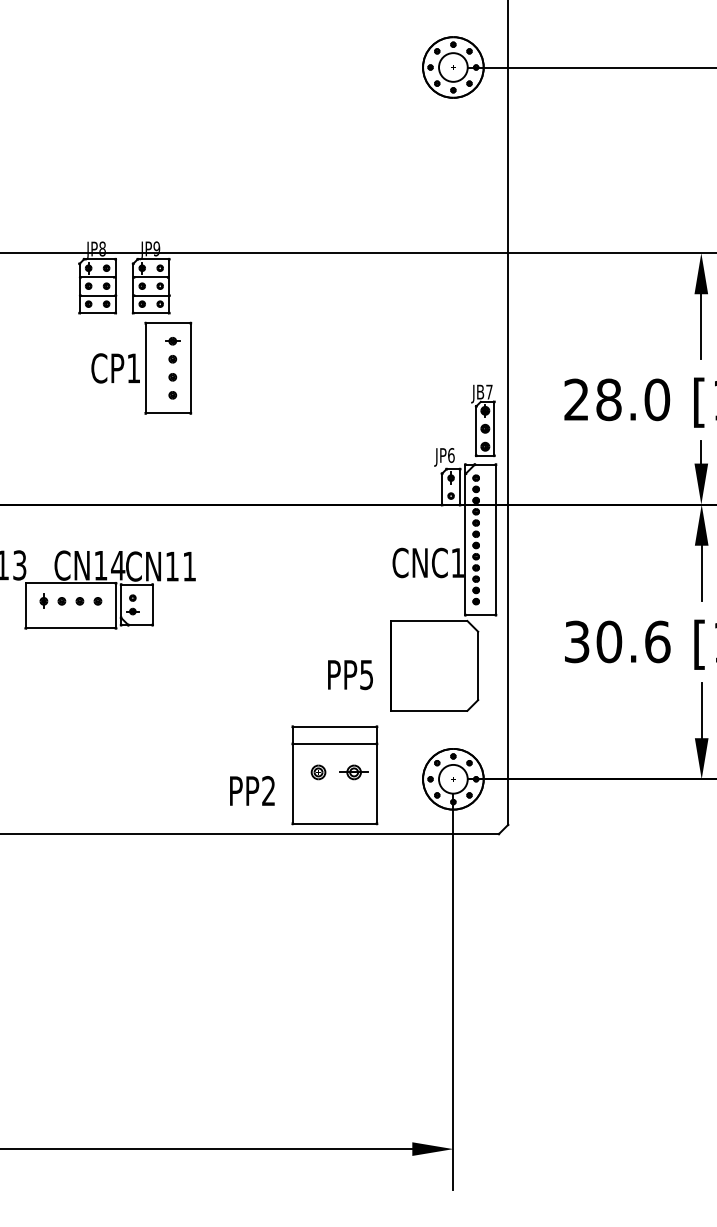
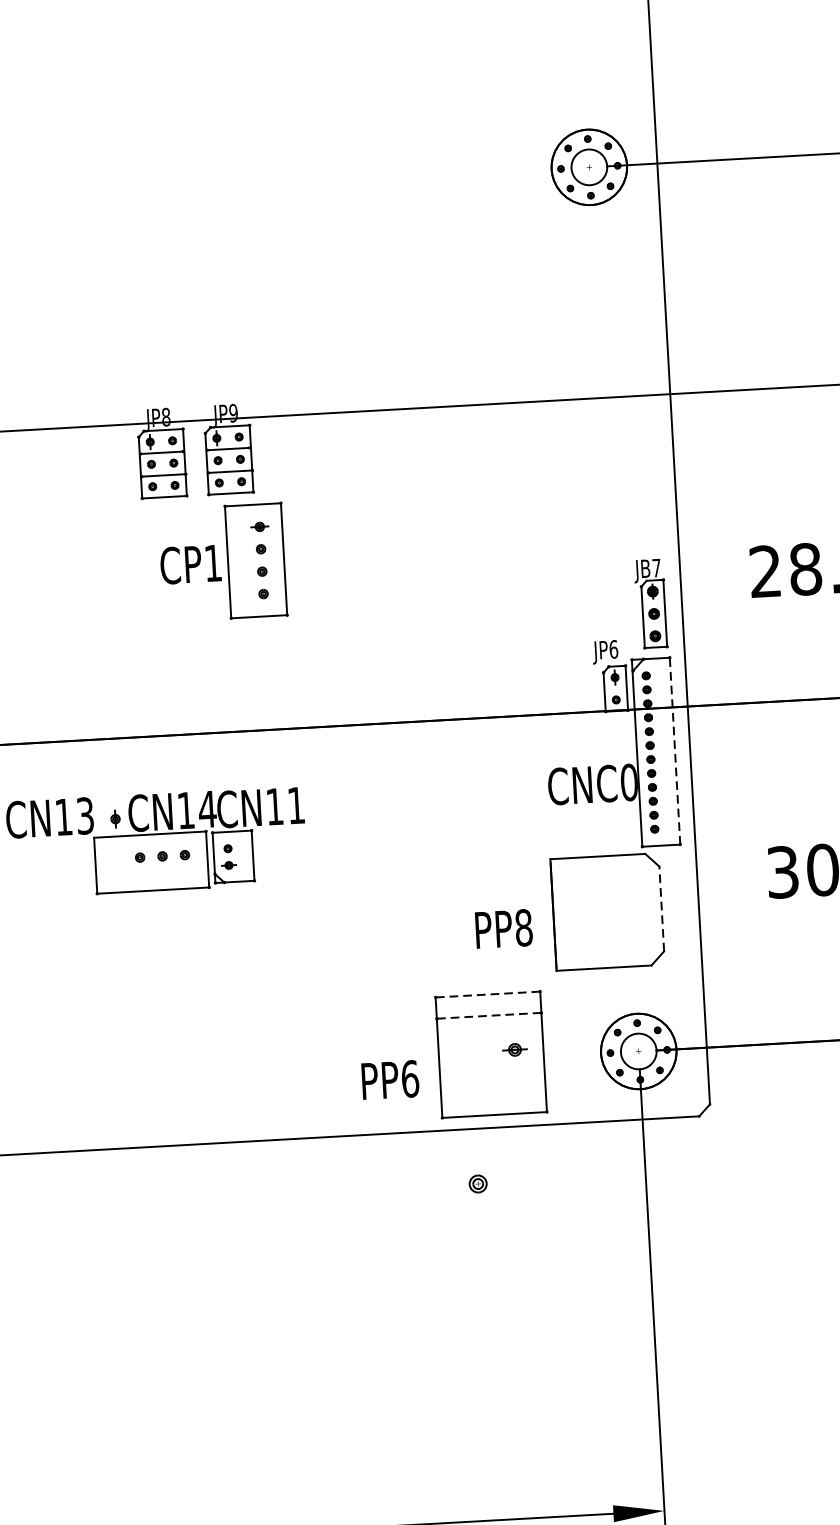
line: (495, 539) -> (674, 750), solid -> dashed
text: (457, 562) -> (628, 781), CNC1 -> CNC0
part: (43, 600) -> (115, 818), moved
line: (478, 665) -> (662, 908), solid -> dashed
text: (366, 674) -> (523, 927), PP5 -> PP8
line: (334, 726) -> (487, 994), solid -> dashed
line: (334, 743) -> (488, 1015), solid -> dashed
part: (318, 772) -> (478, 1184), moved
part: (353, 772) -> (514, 1050), size x0.7
text: (268, 790) -> (409, 1078), PP2 -> PP6

